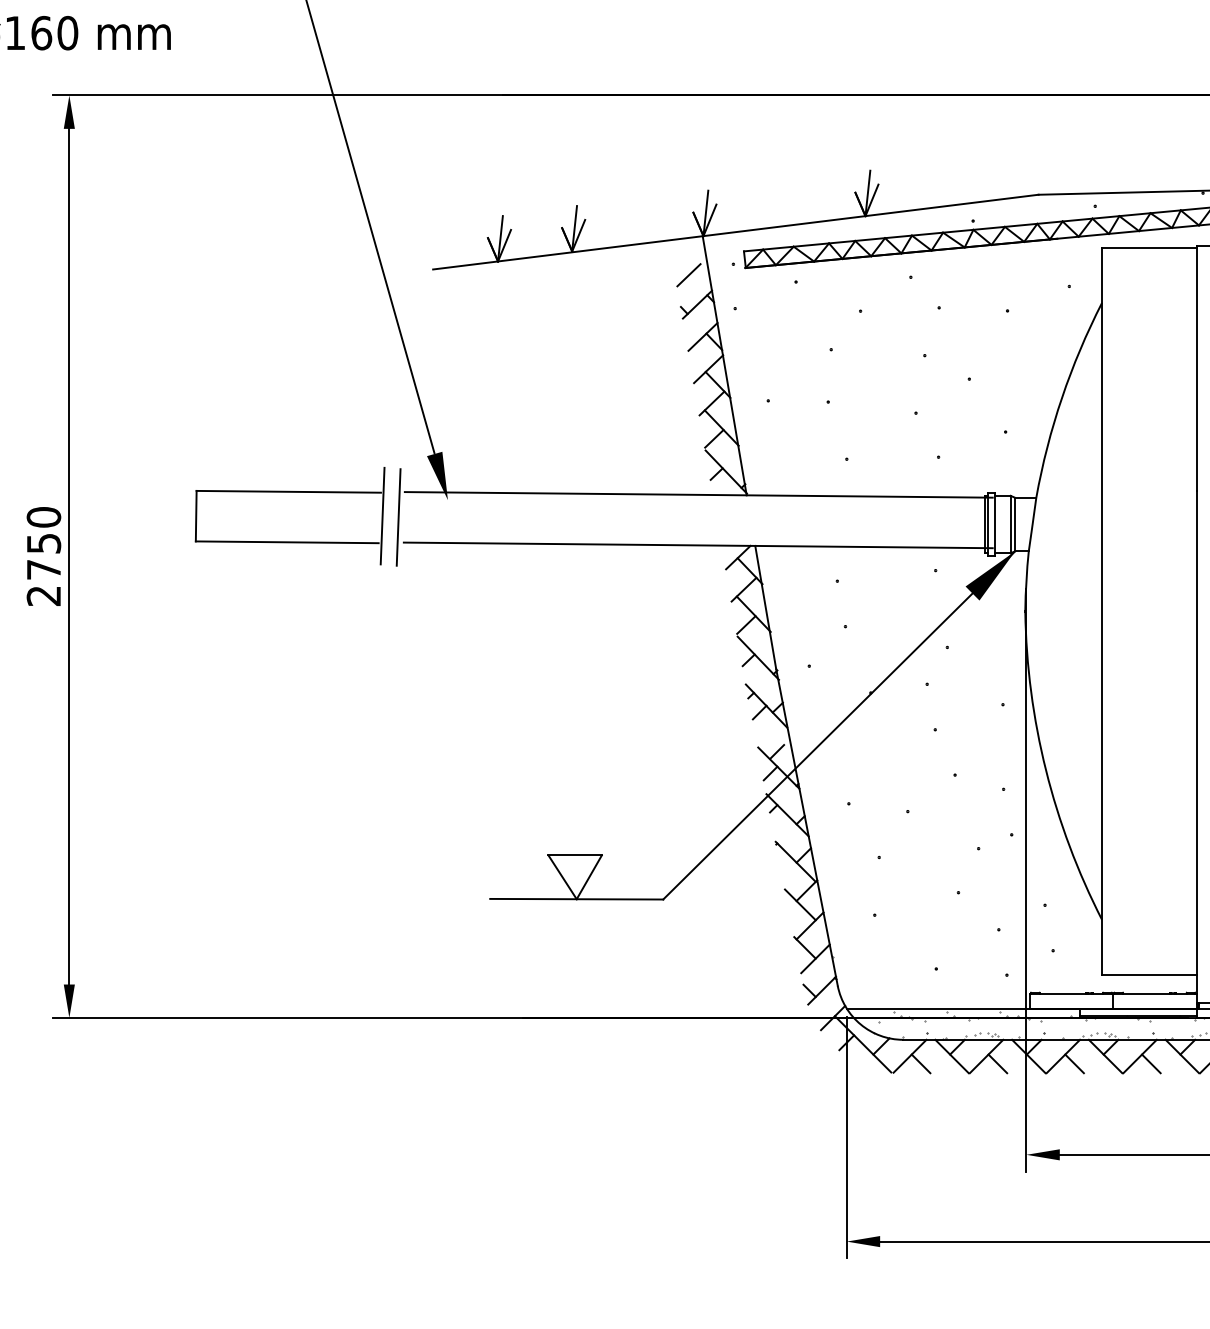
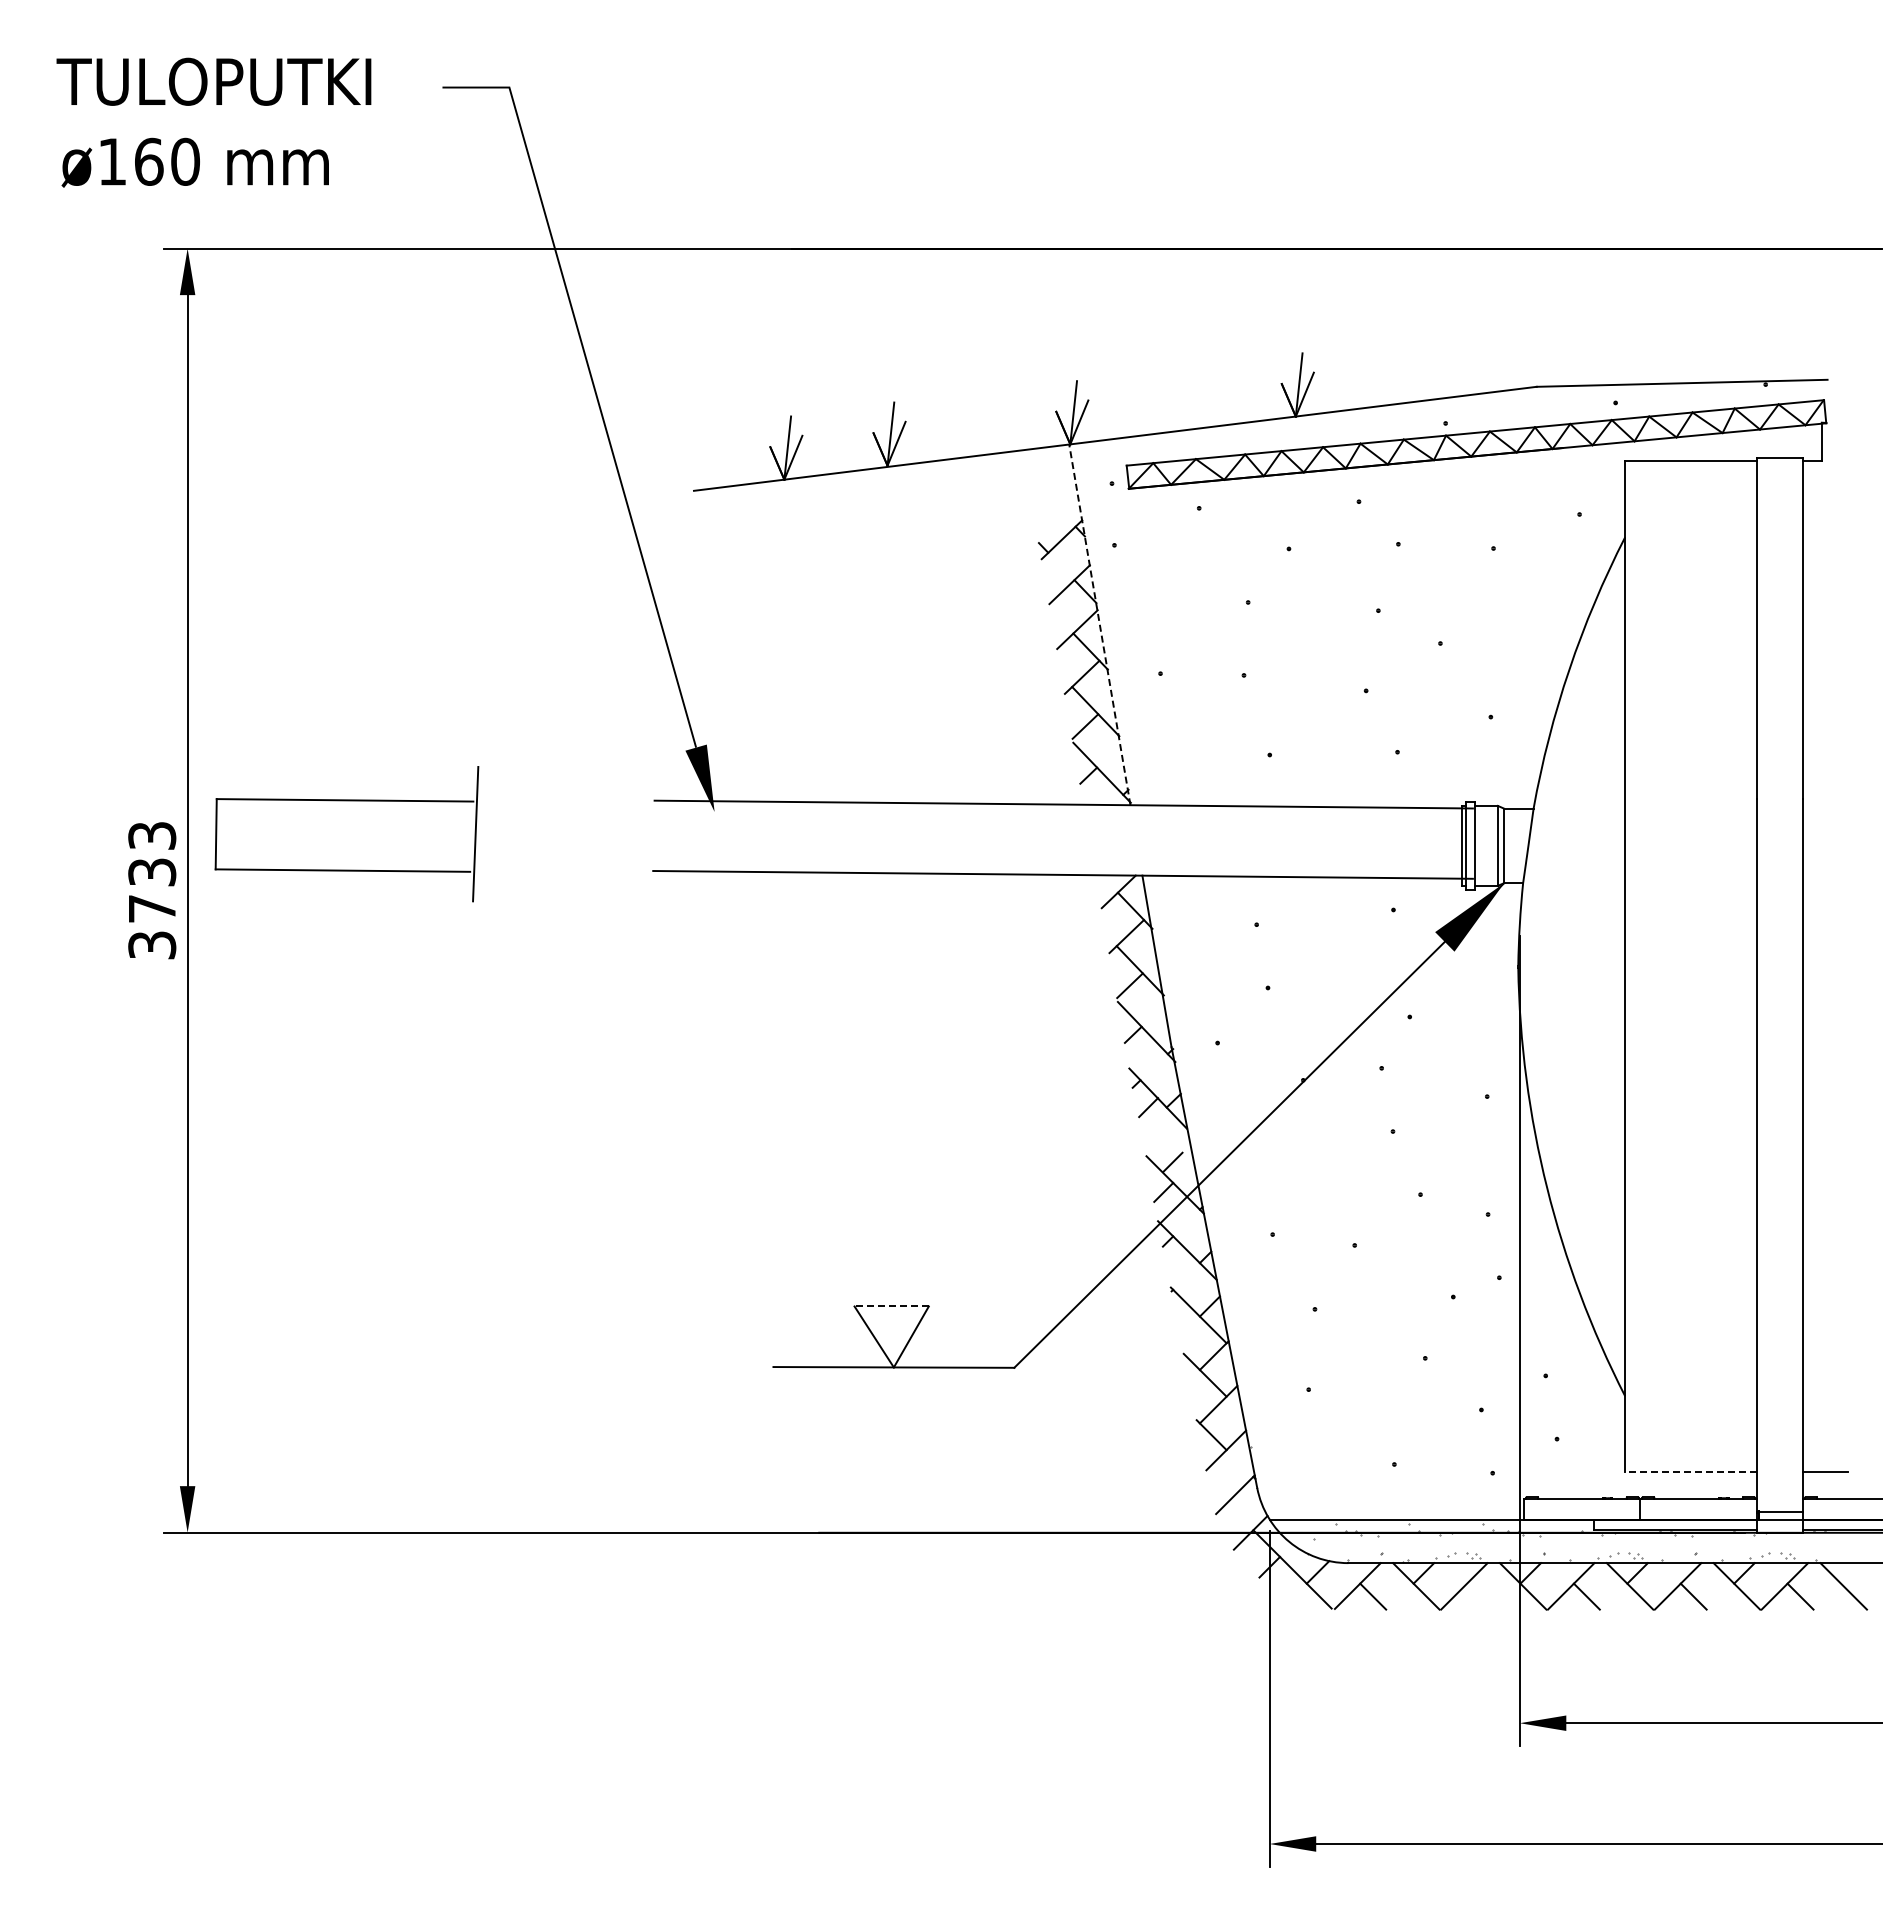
line: (689, 274) -> (1050, 498), removed
line: (724, 365) -> (1099, 624), solid -> dashed
part: (289, 492) -> (346, 801), moved
line: (398, 517) -> (645, 835), removed
text: (44, 556) -> (152, 890), 2750 -> 3733
line: (575, 855) -> (891, 1306), solid -> dashed
line: (1149, 974) -> (1690, 1472), solid -> dashed
line: (809, 990) -> (1217, 1494), removed
line: (998, 1063) -> (1480, 1596), removed

